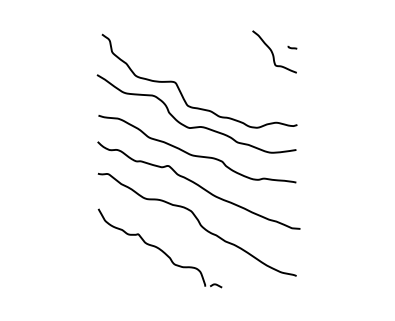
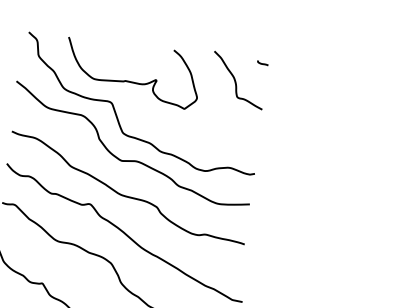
curve: (292, 47) -> (262, 63), moved
curve: (189, 63) -> (131, 81), added

